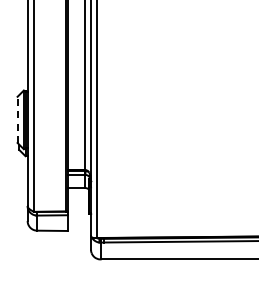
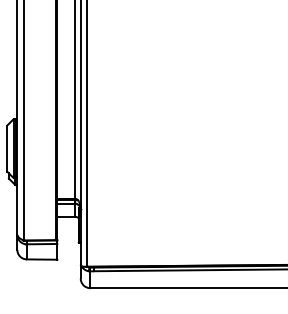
line: (17, 119) -> (7, 148), dashed -> solid

